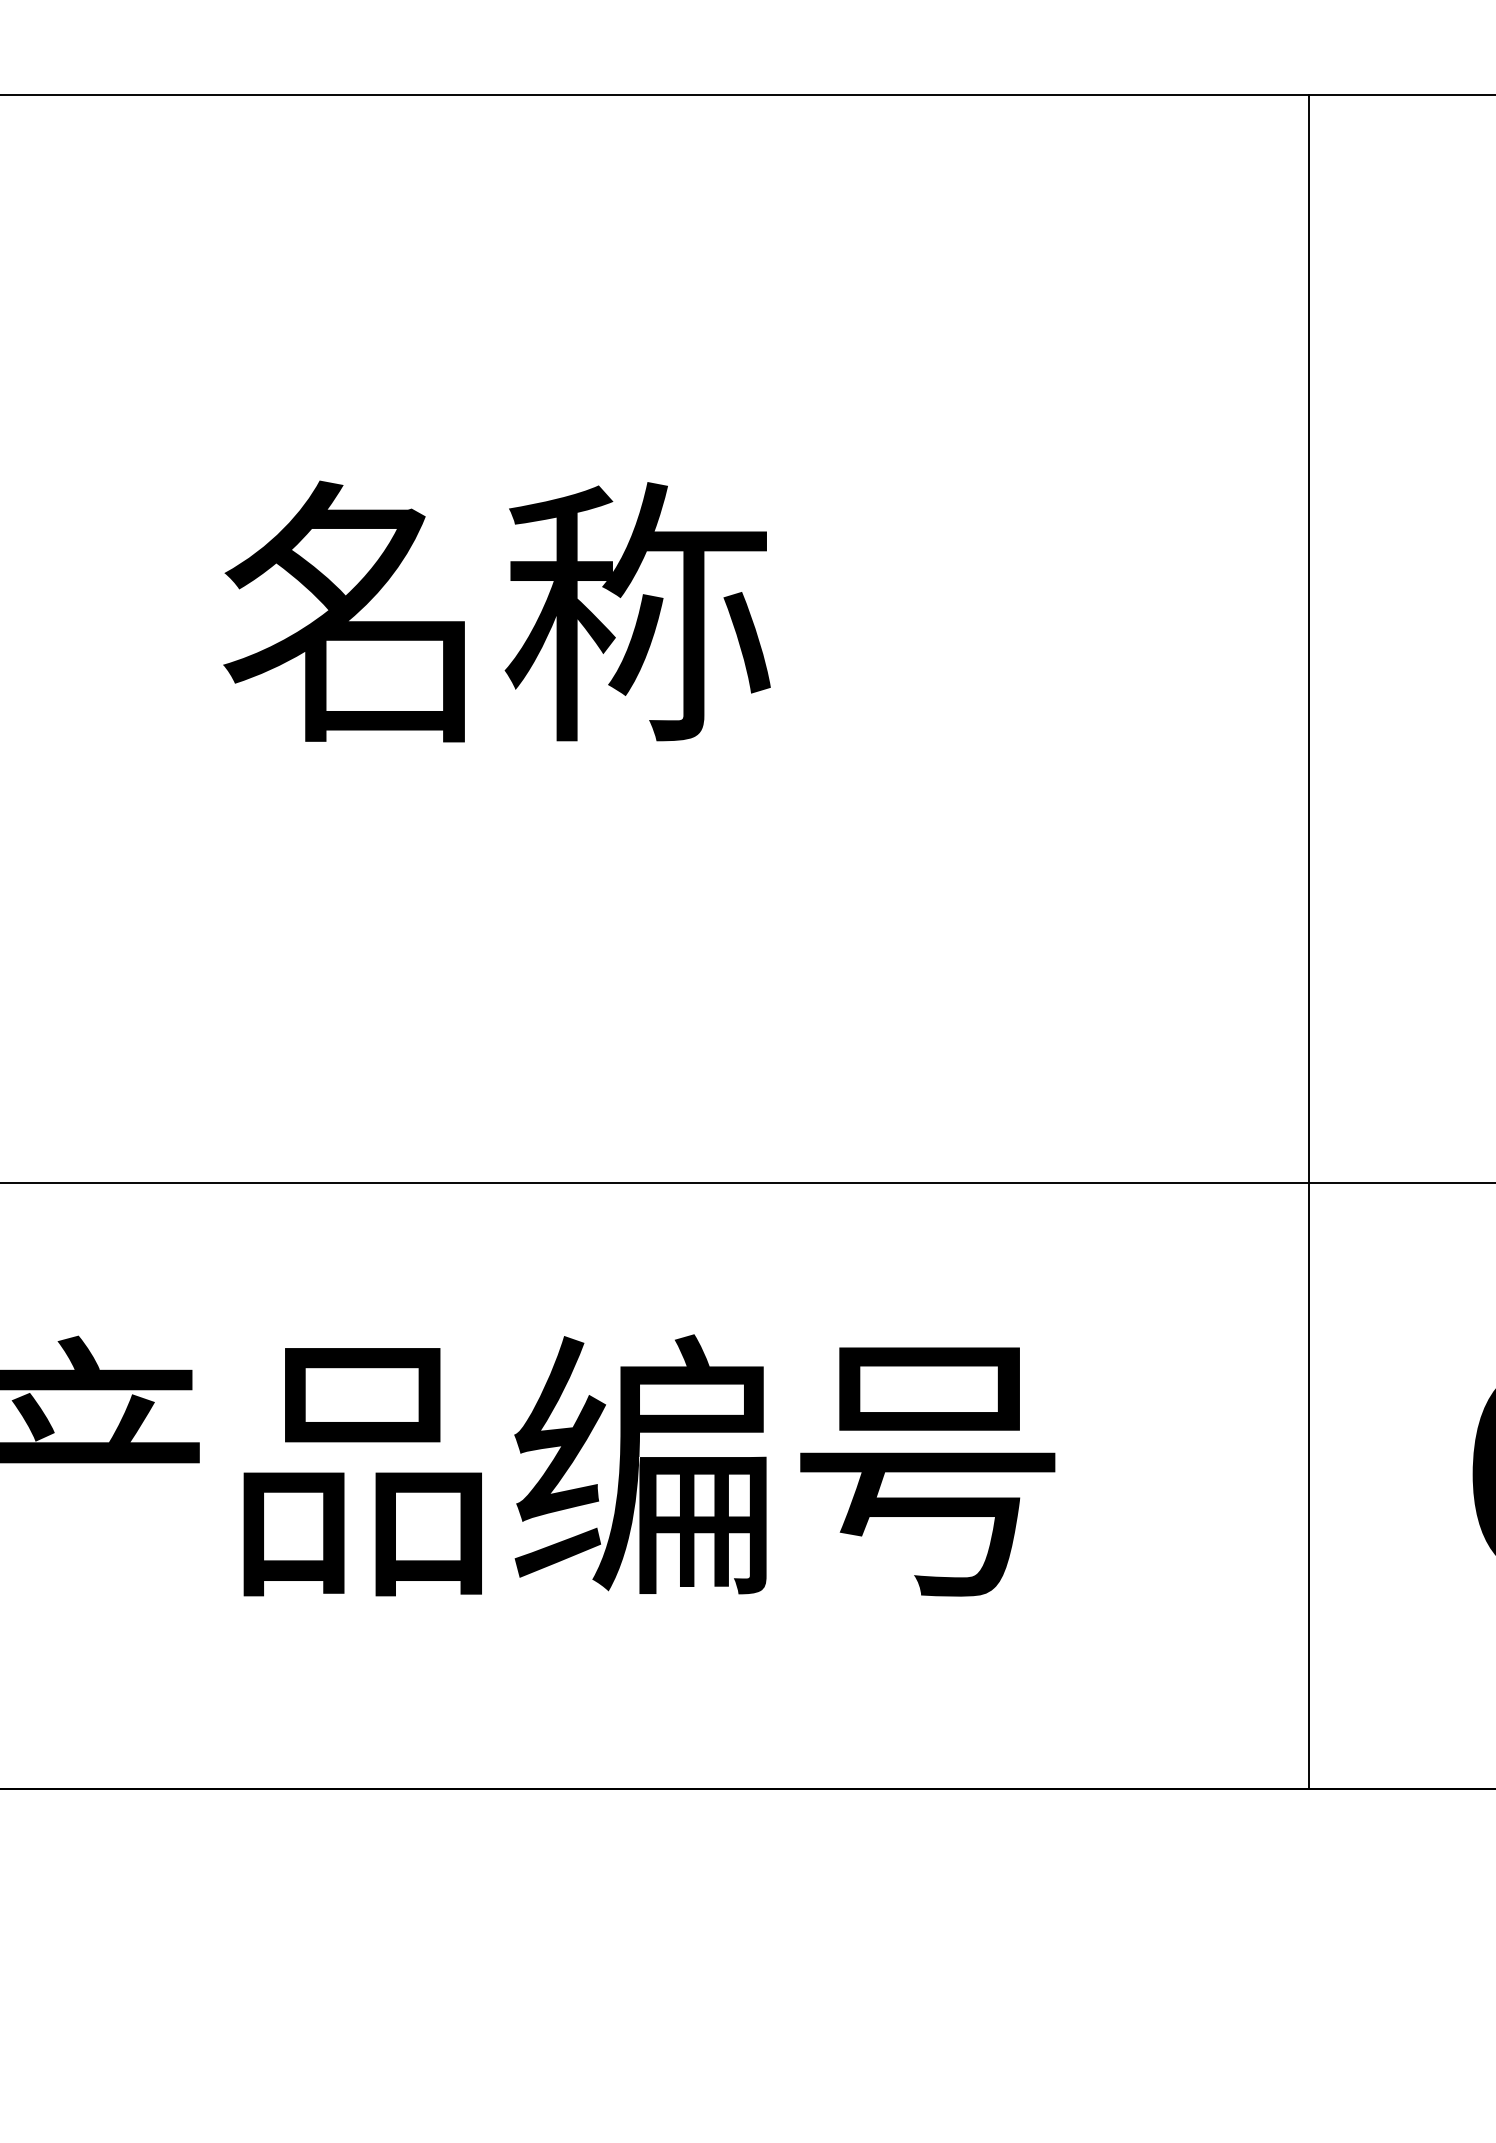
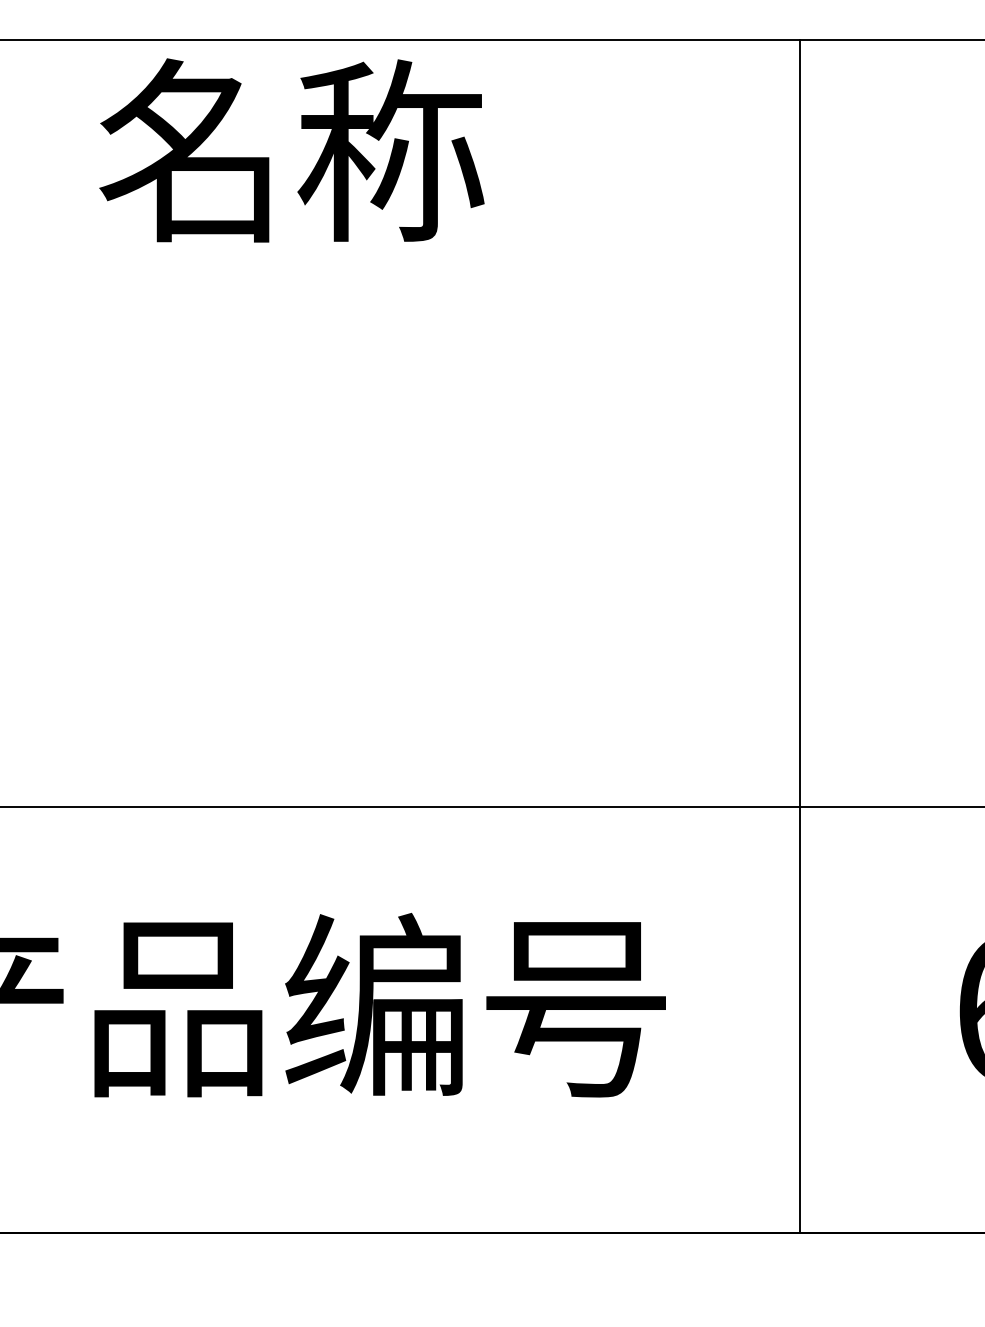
text: (496, 611) -> (291, 150), moved
line: (1309, 941) -> (799, 636), moved

